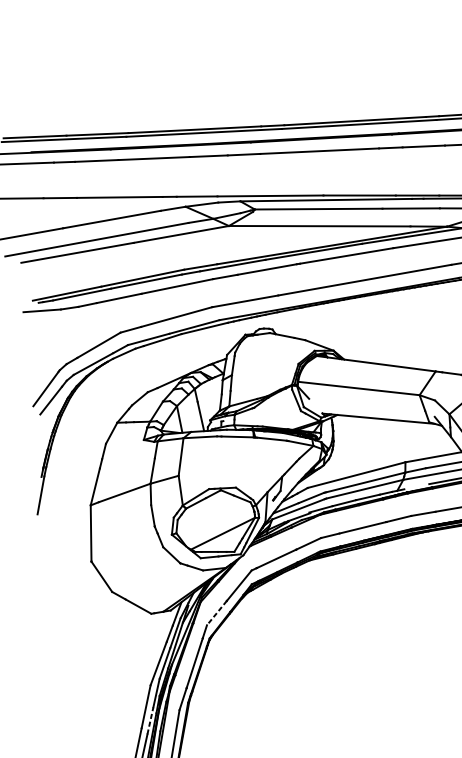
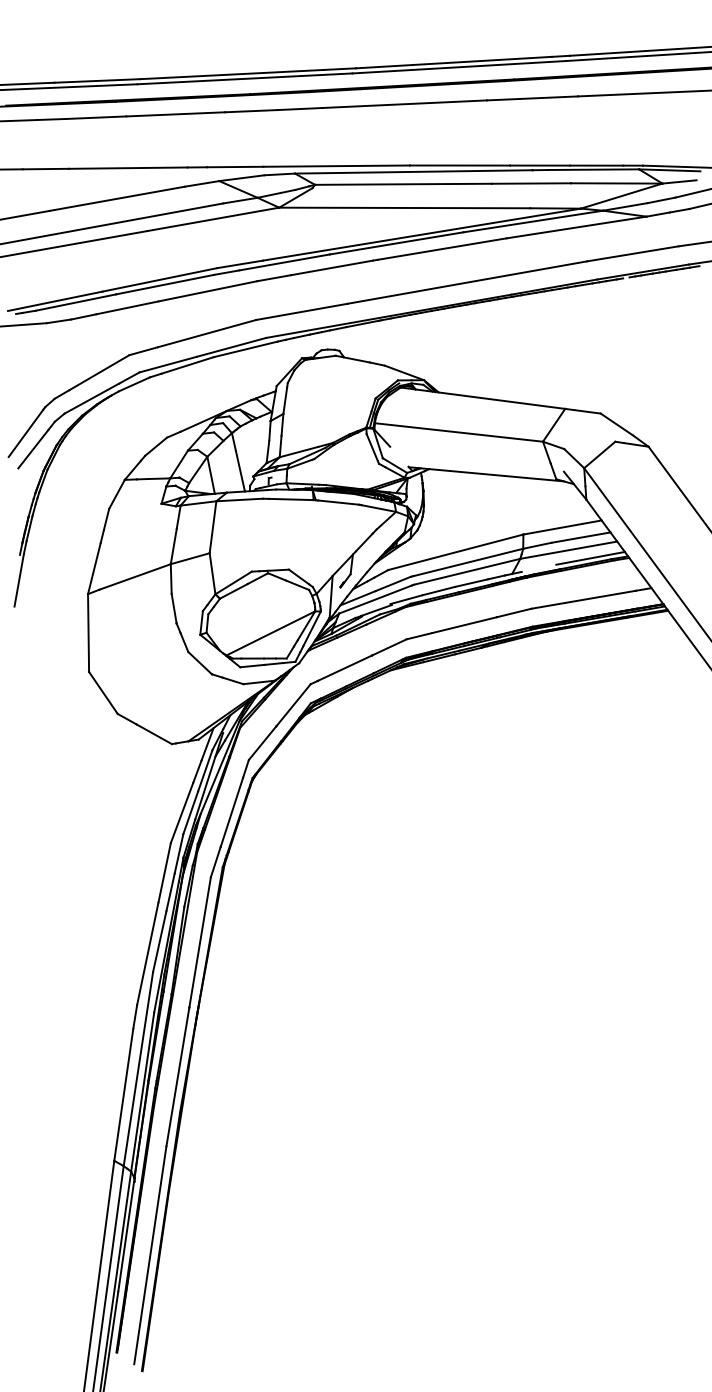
line: (216, 613) -> (262, 743), dashed -> solid
line: (150, 720) -> (170, 891), dashed -> solid

